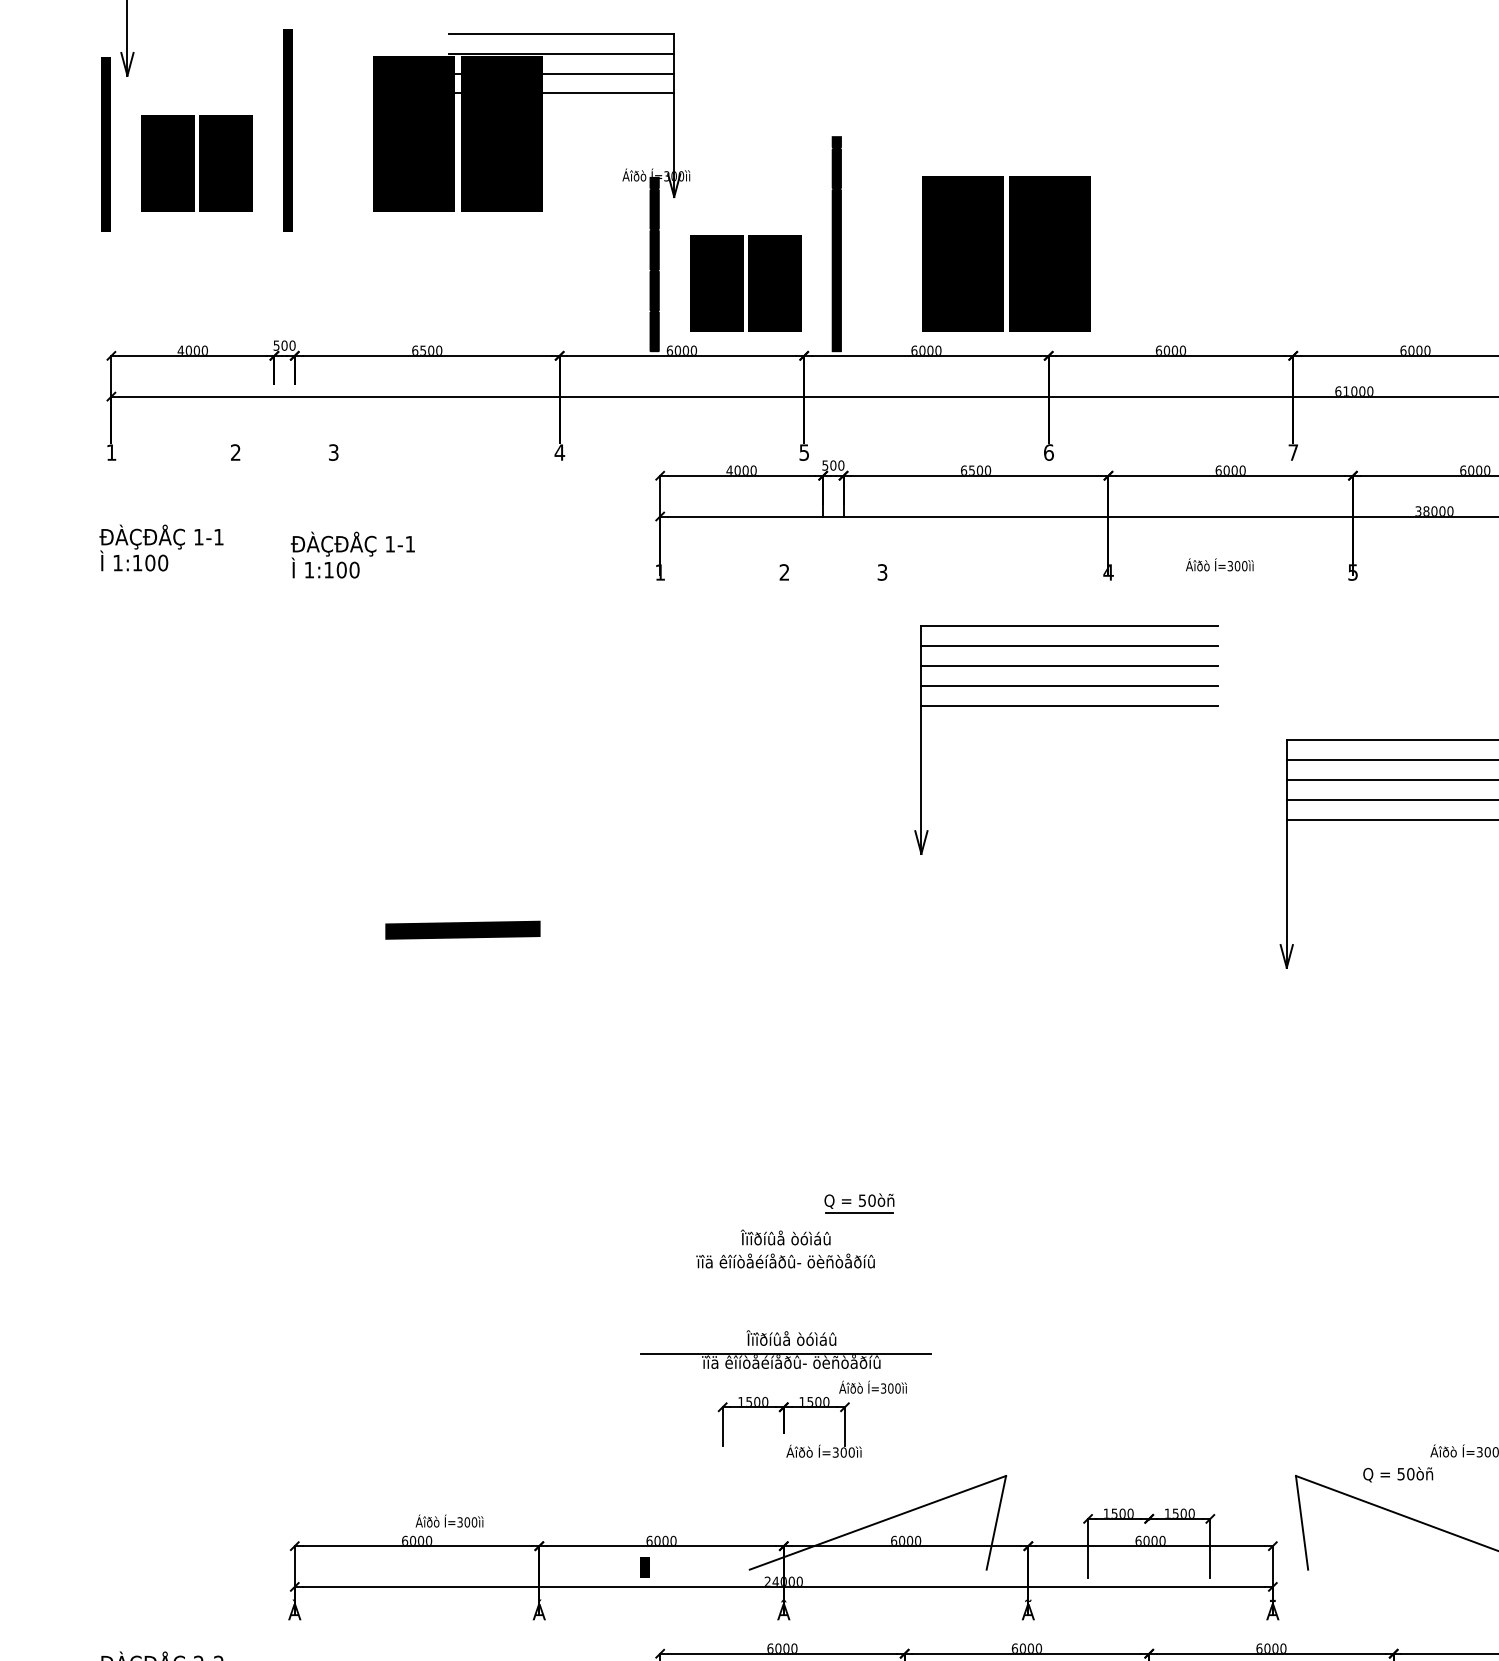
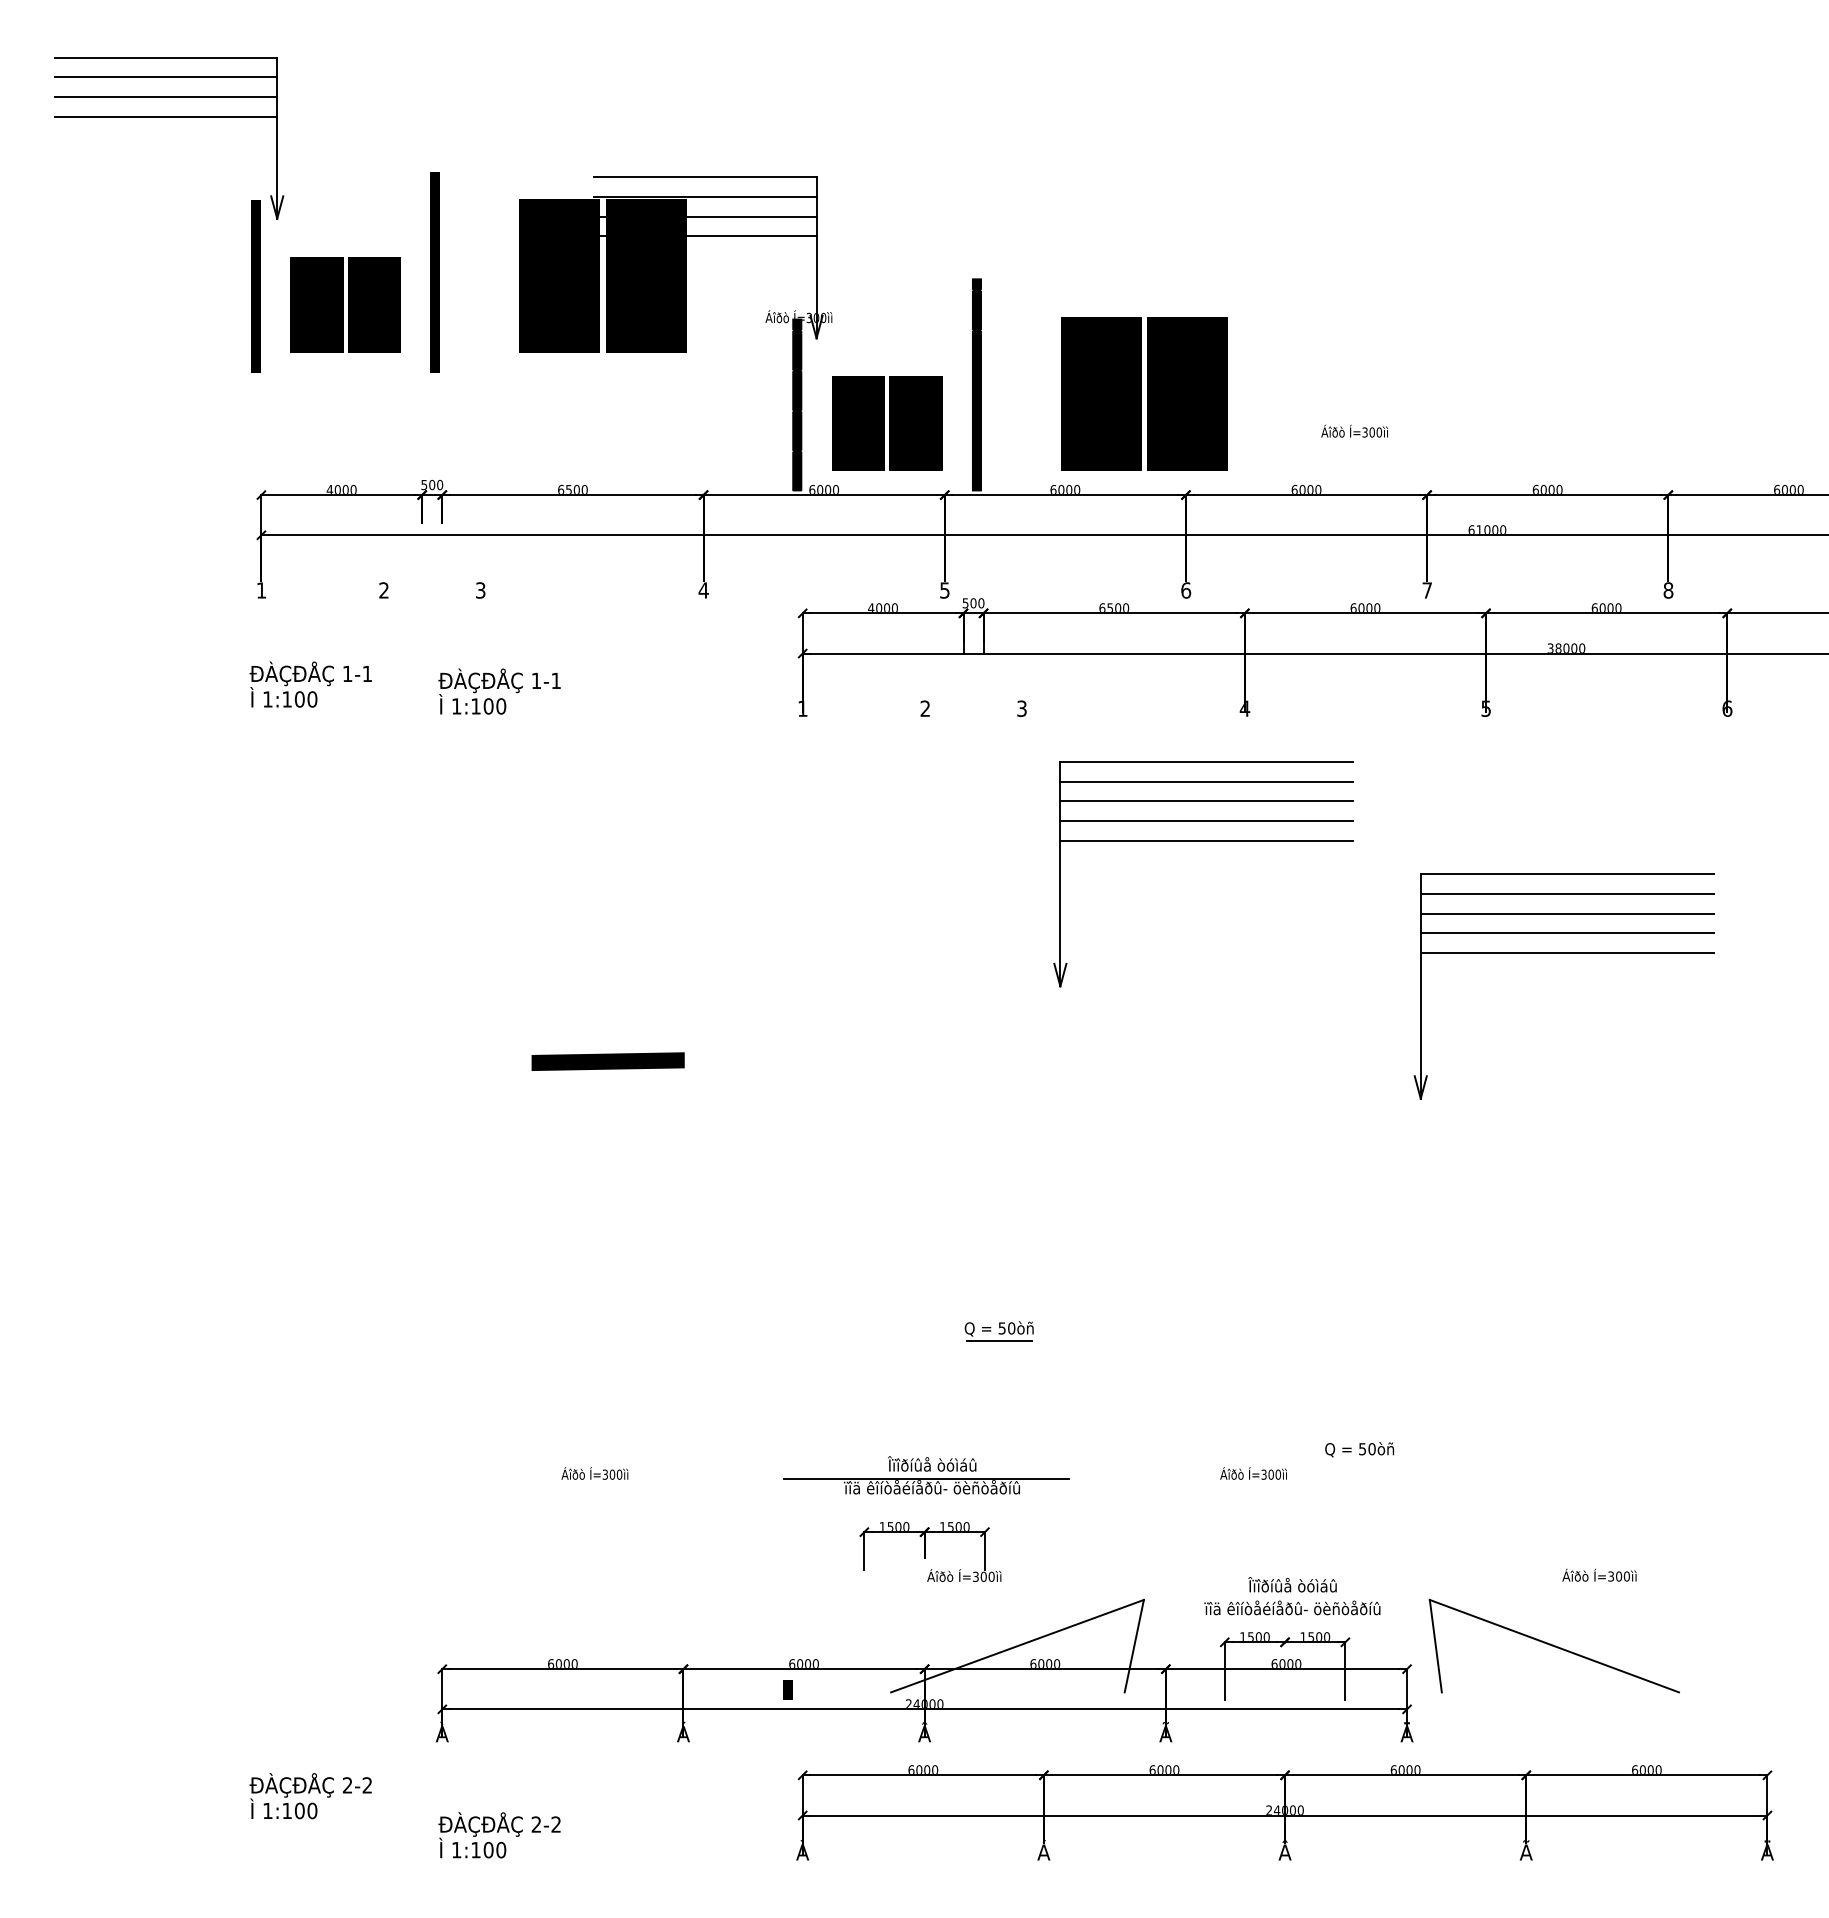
text: (1219, 564) -> (1354, 430), moved
text: (785, 1249) -> (1292, 1596), moved
text: (872, 1387) -> (1253, 1473), moved
text: (1398, 1474) -> (1359, 1449), moved
text: (449, 1521) -> (594, 1473), moved

